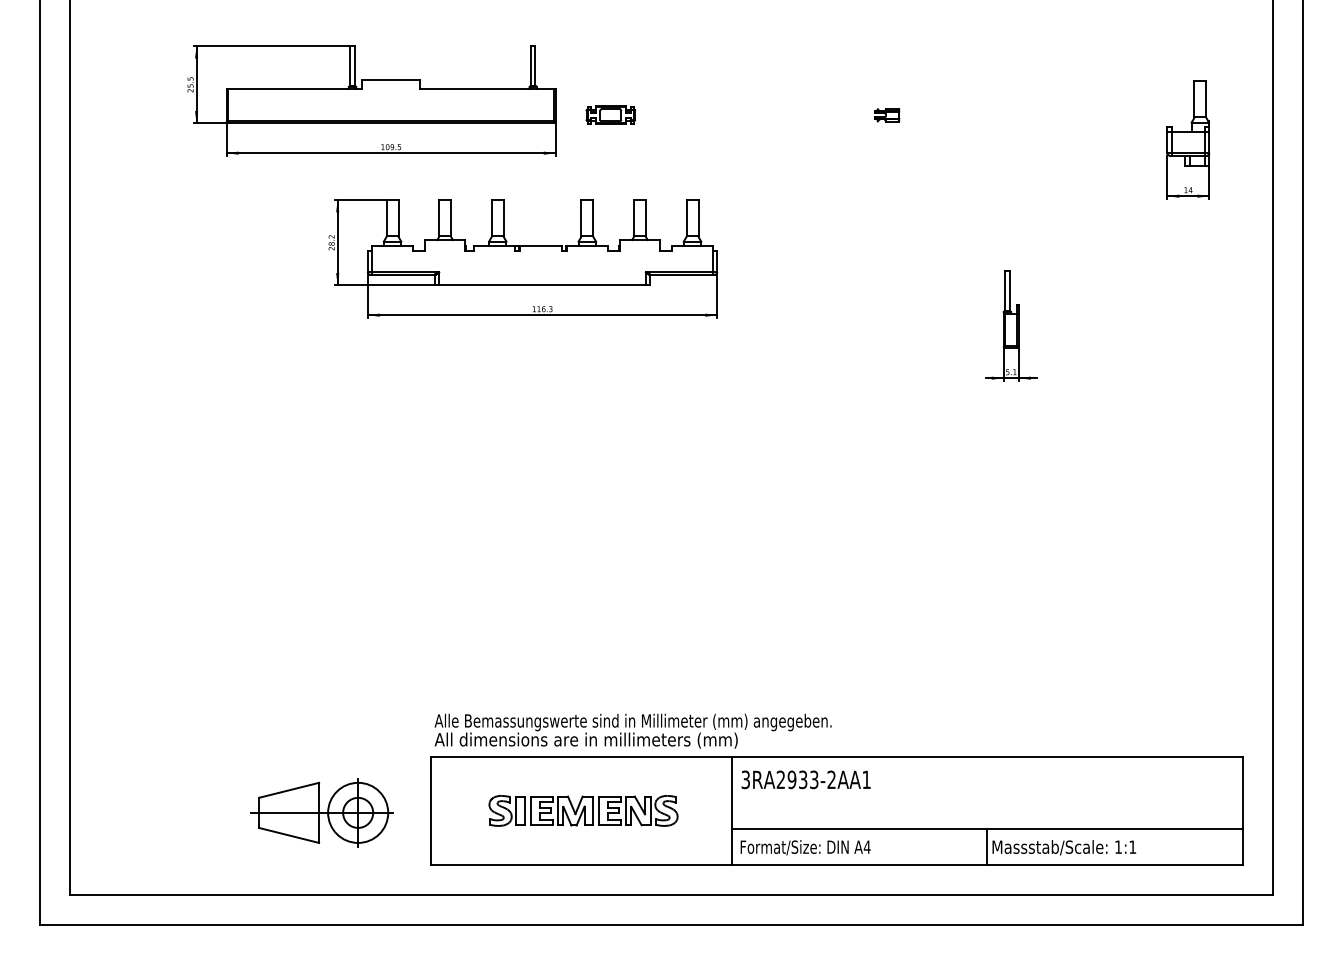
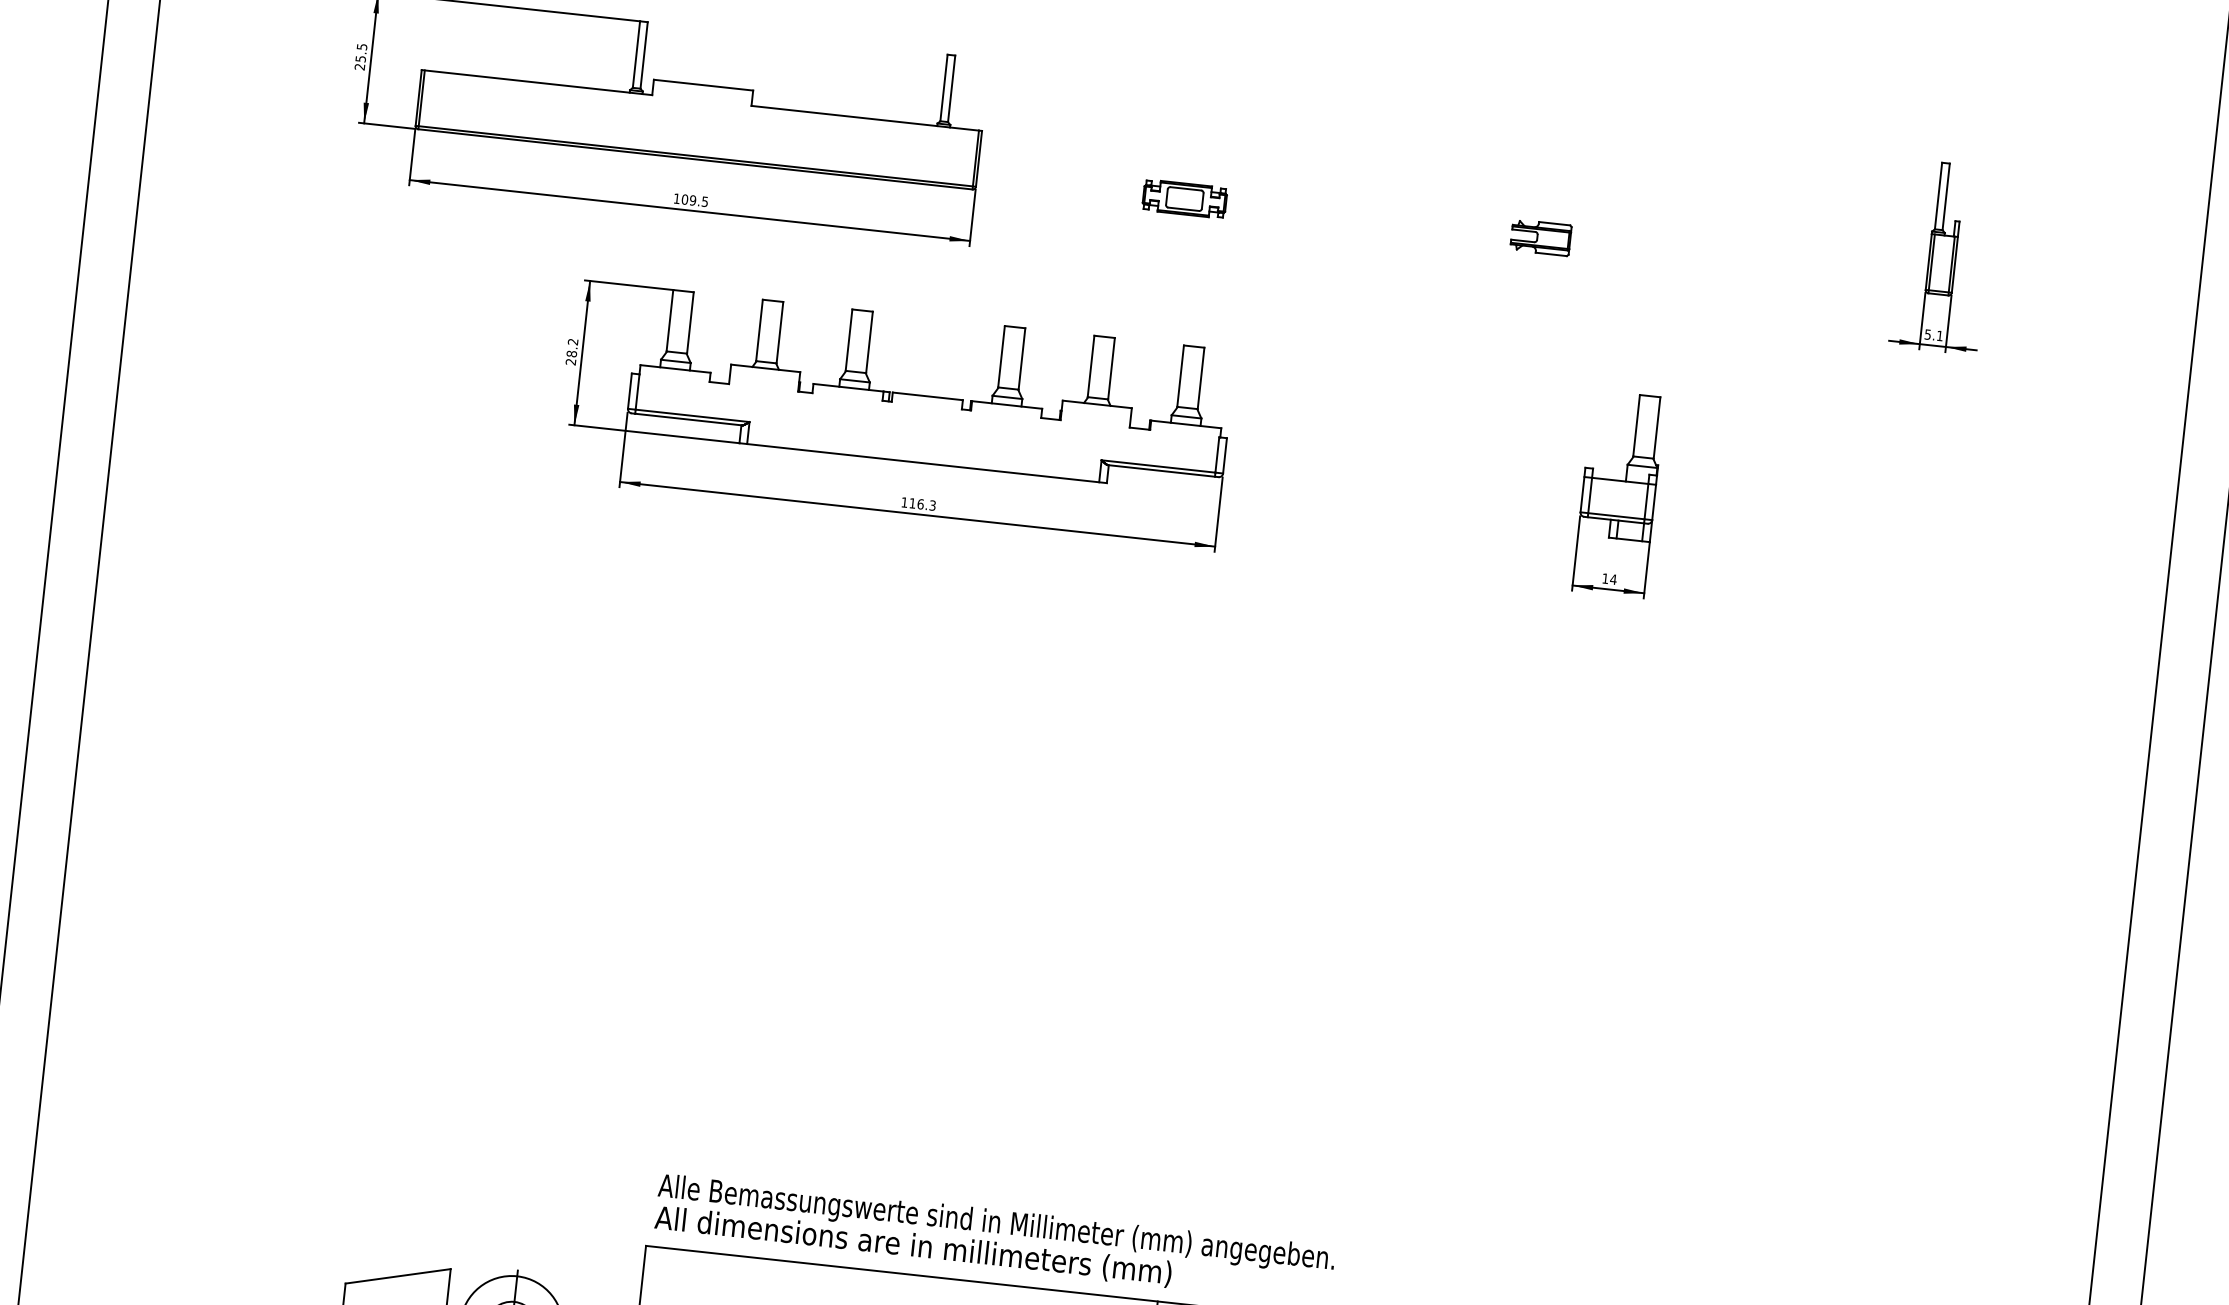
part: (610, 114) -> (1184, 197), moved
part: (887, 115) -> (1541, 238), size x1.43
part: (1188, 139) -> (1619, 492), moved
part: (1011, 325) -> (1942, 255), moved

